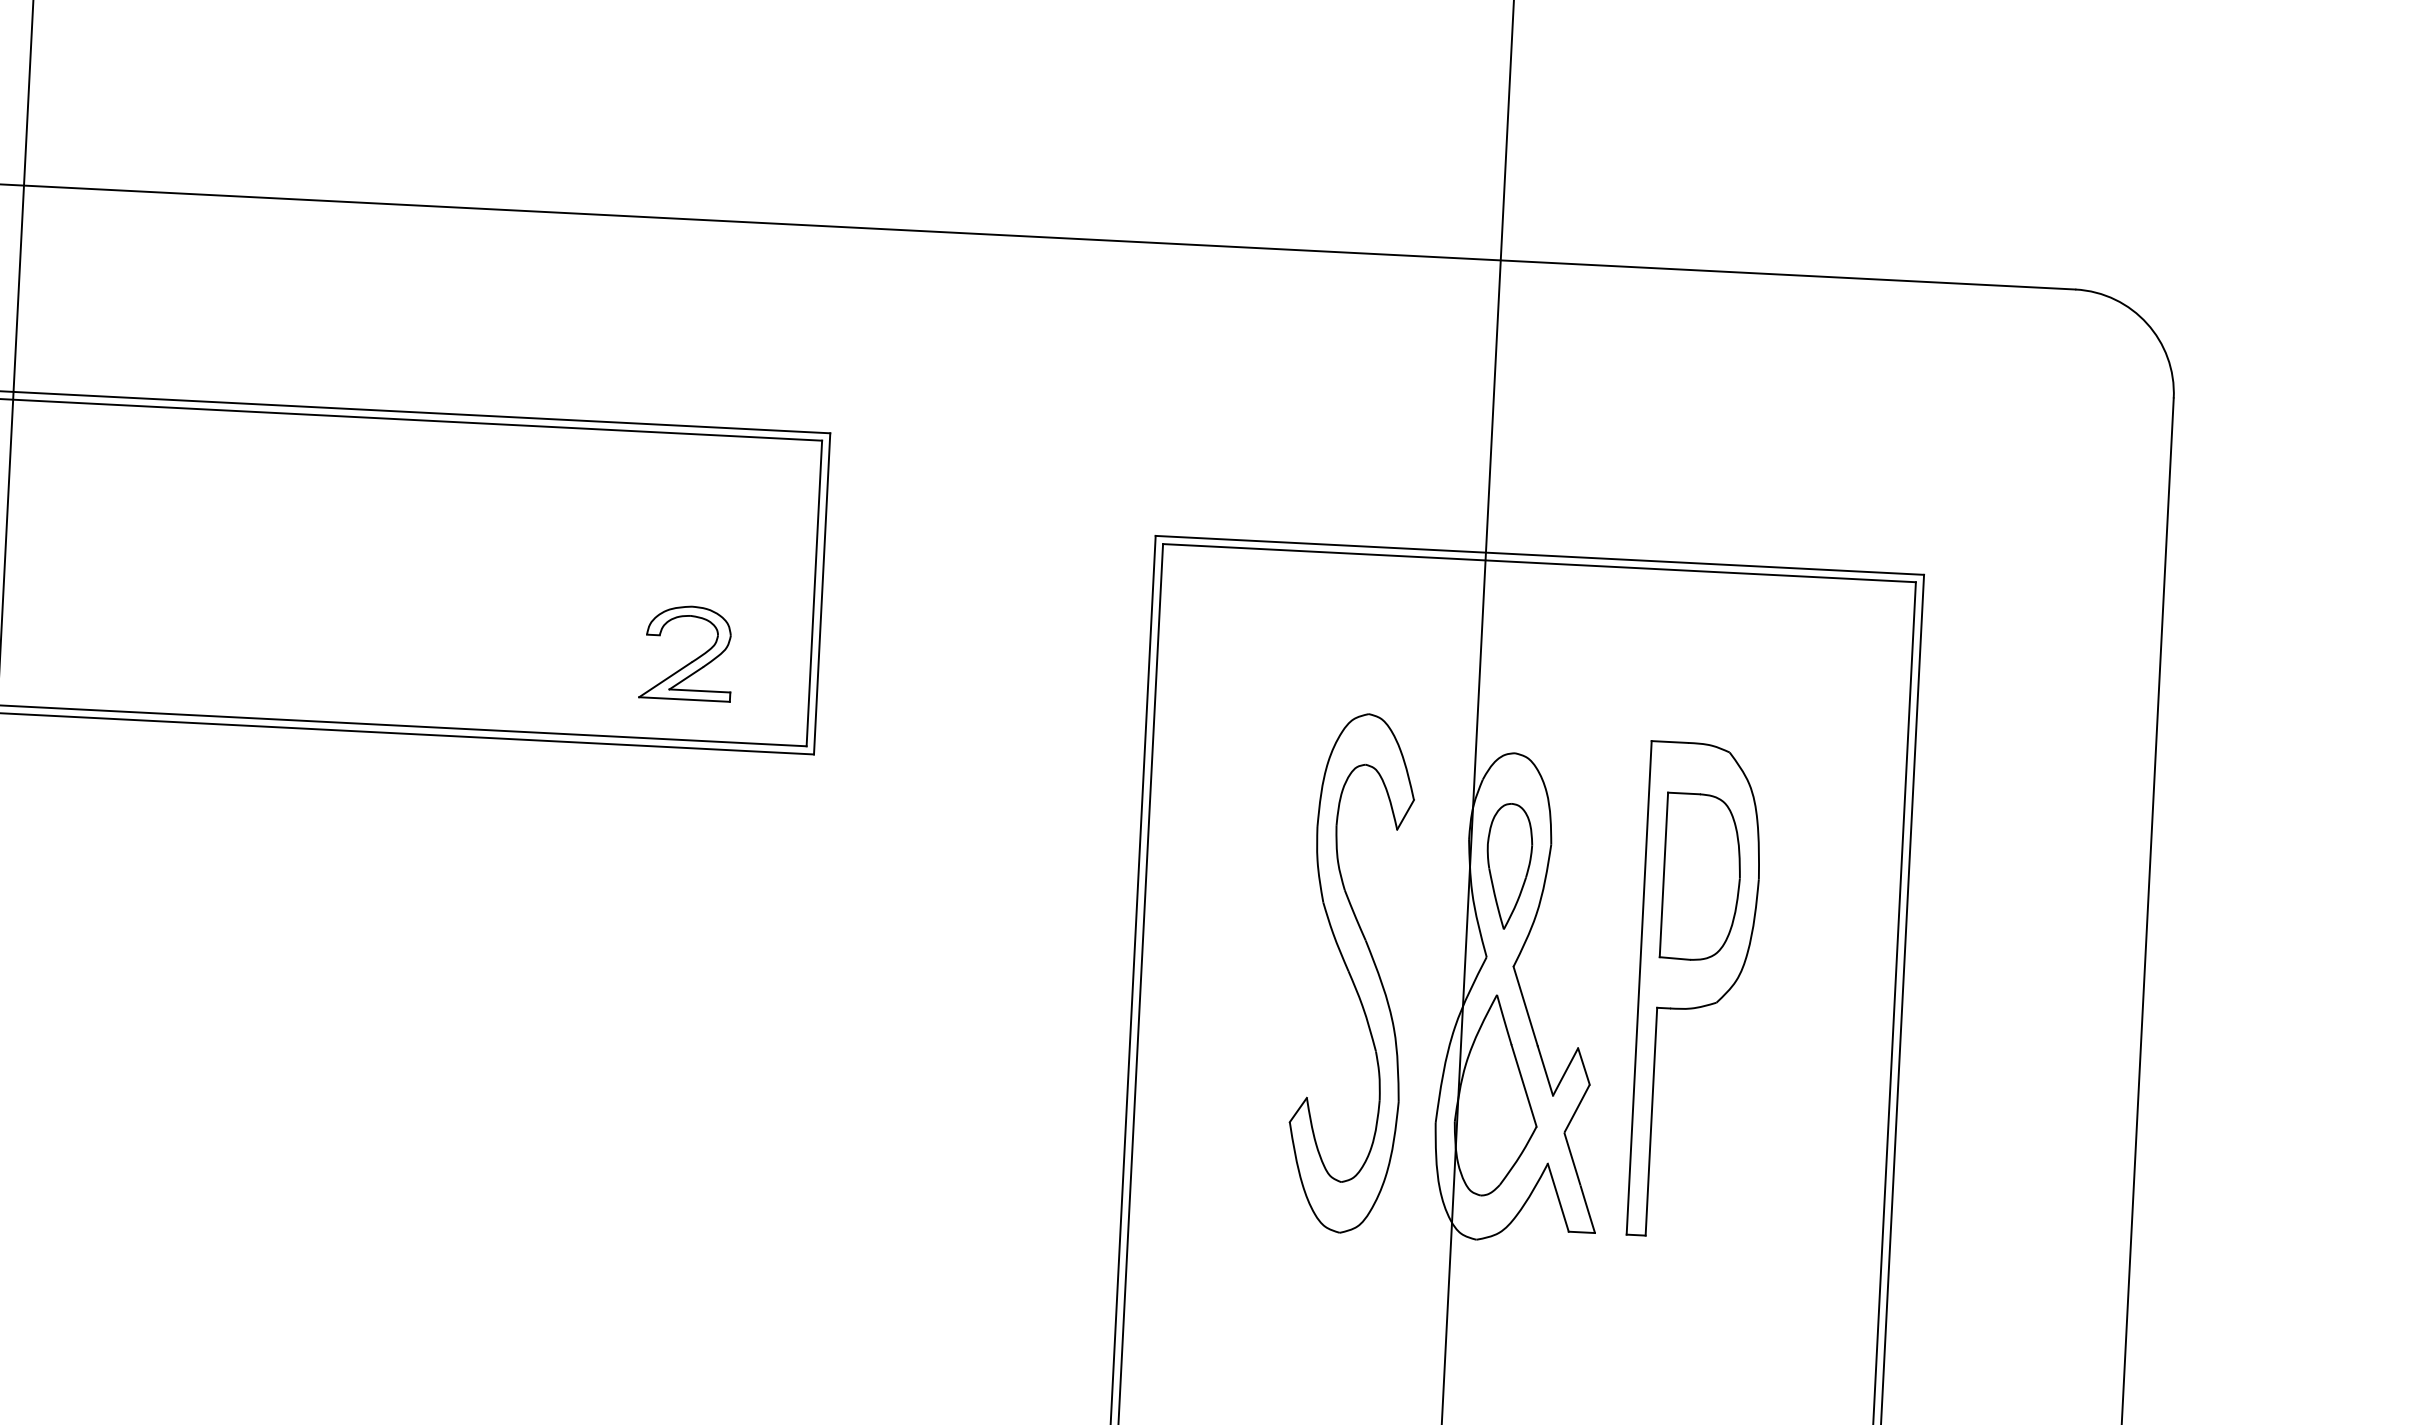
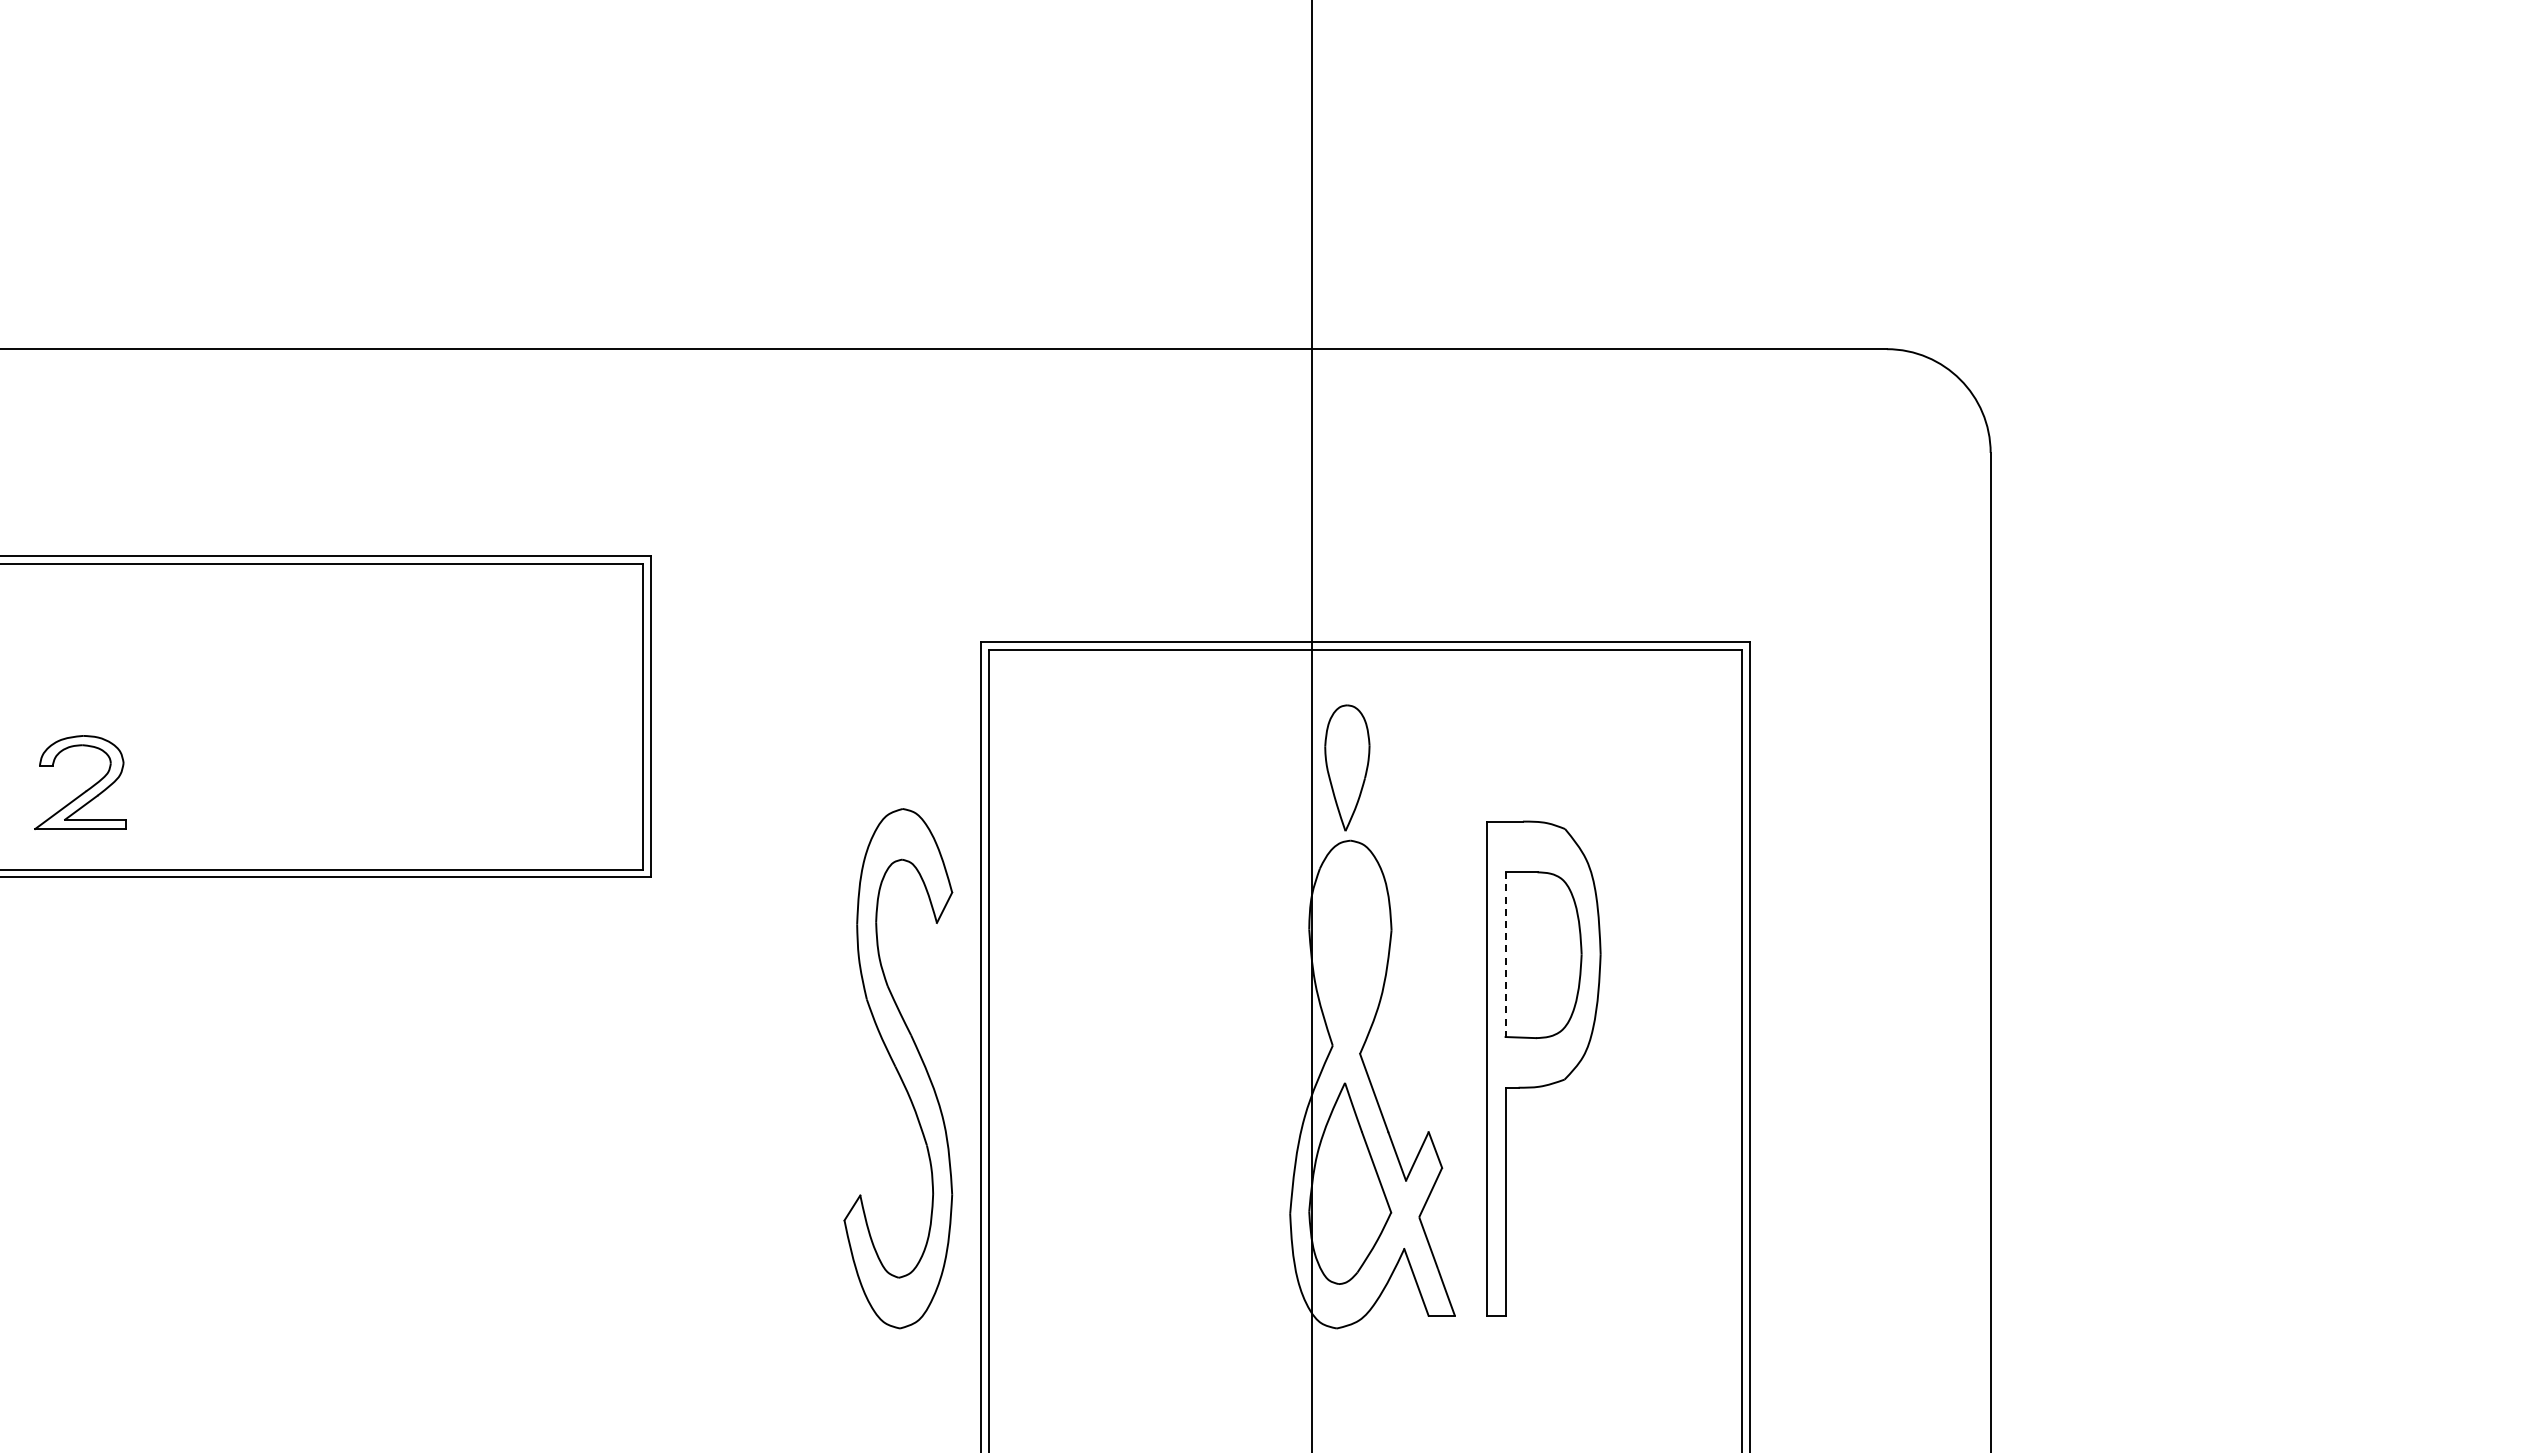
part: (692, 660) -> (86, 789), moved
part: (1509, 865) -> (1347, 767), moved
line: (1663, 875) -> (1505, 955), solid -> dashed
part: (1351, 973) -> (898, 1068), moved

